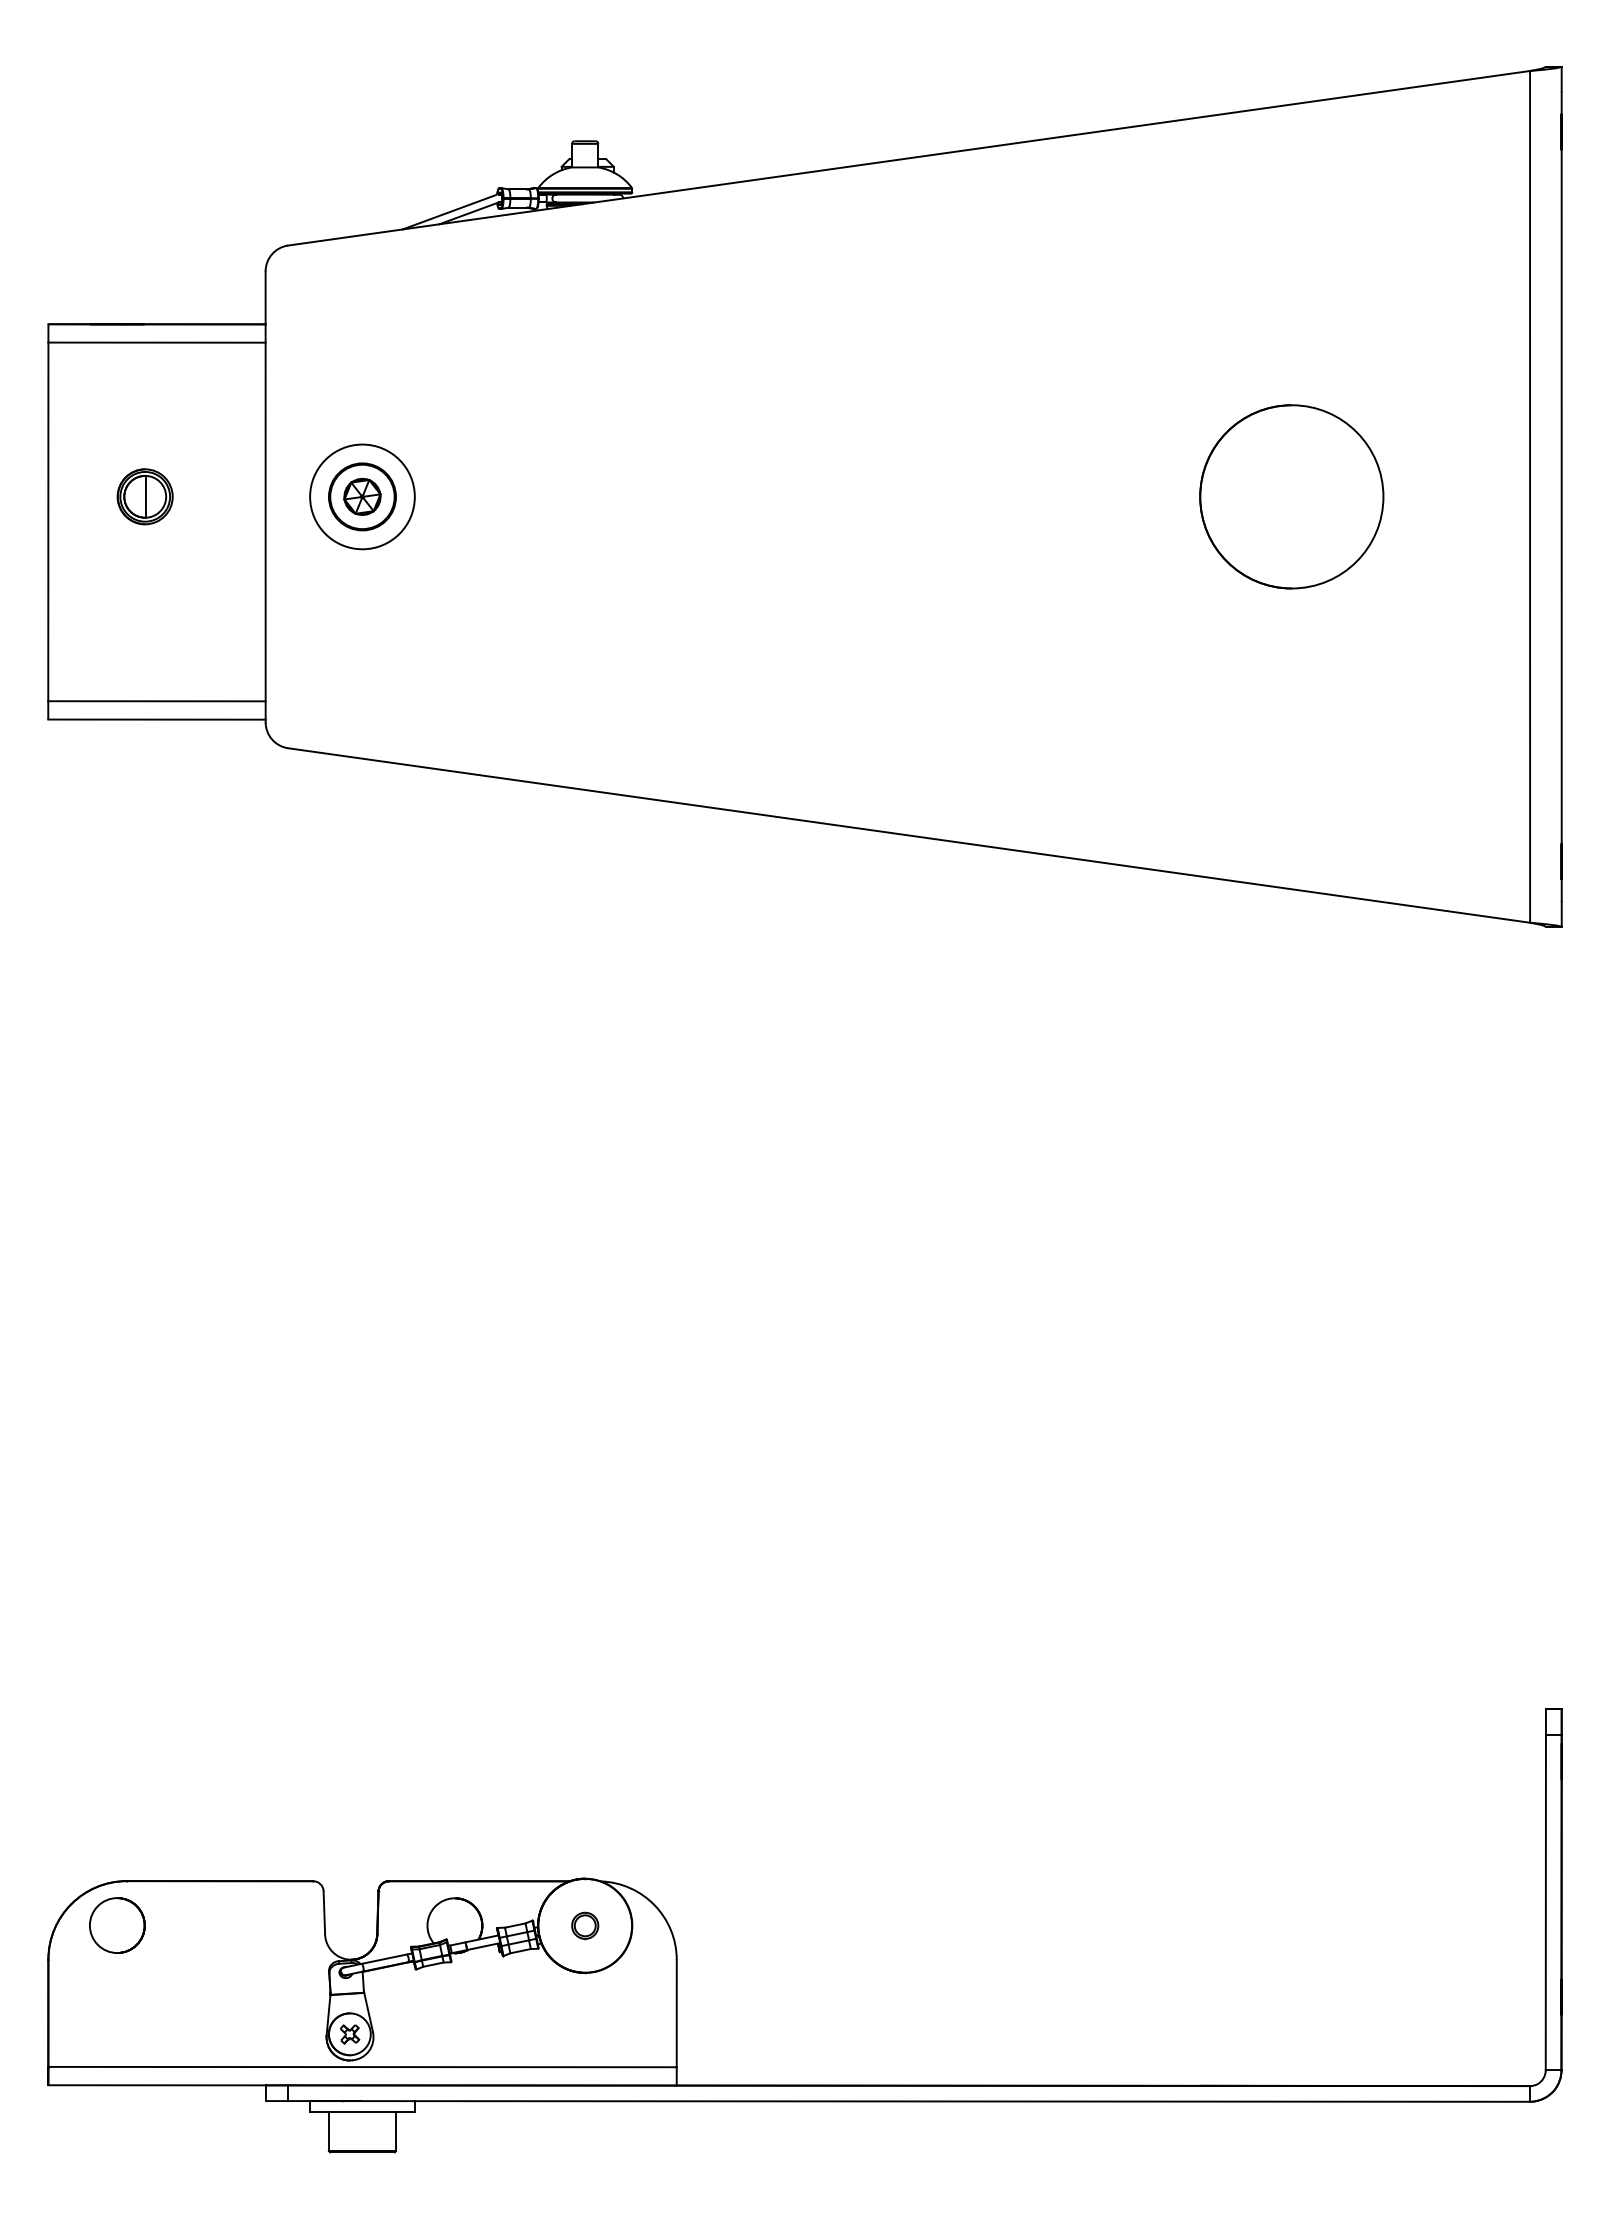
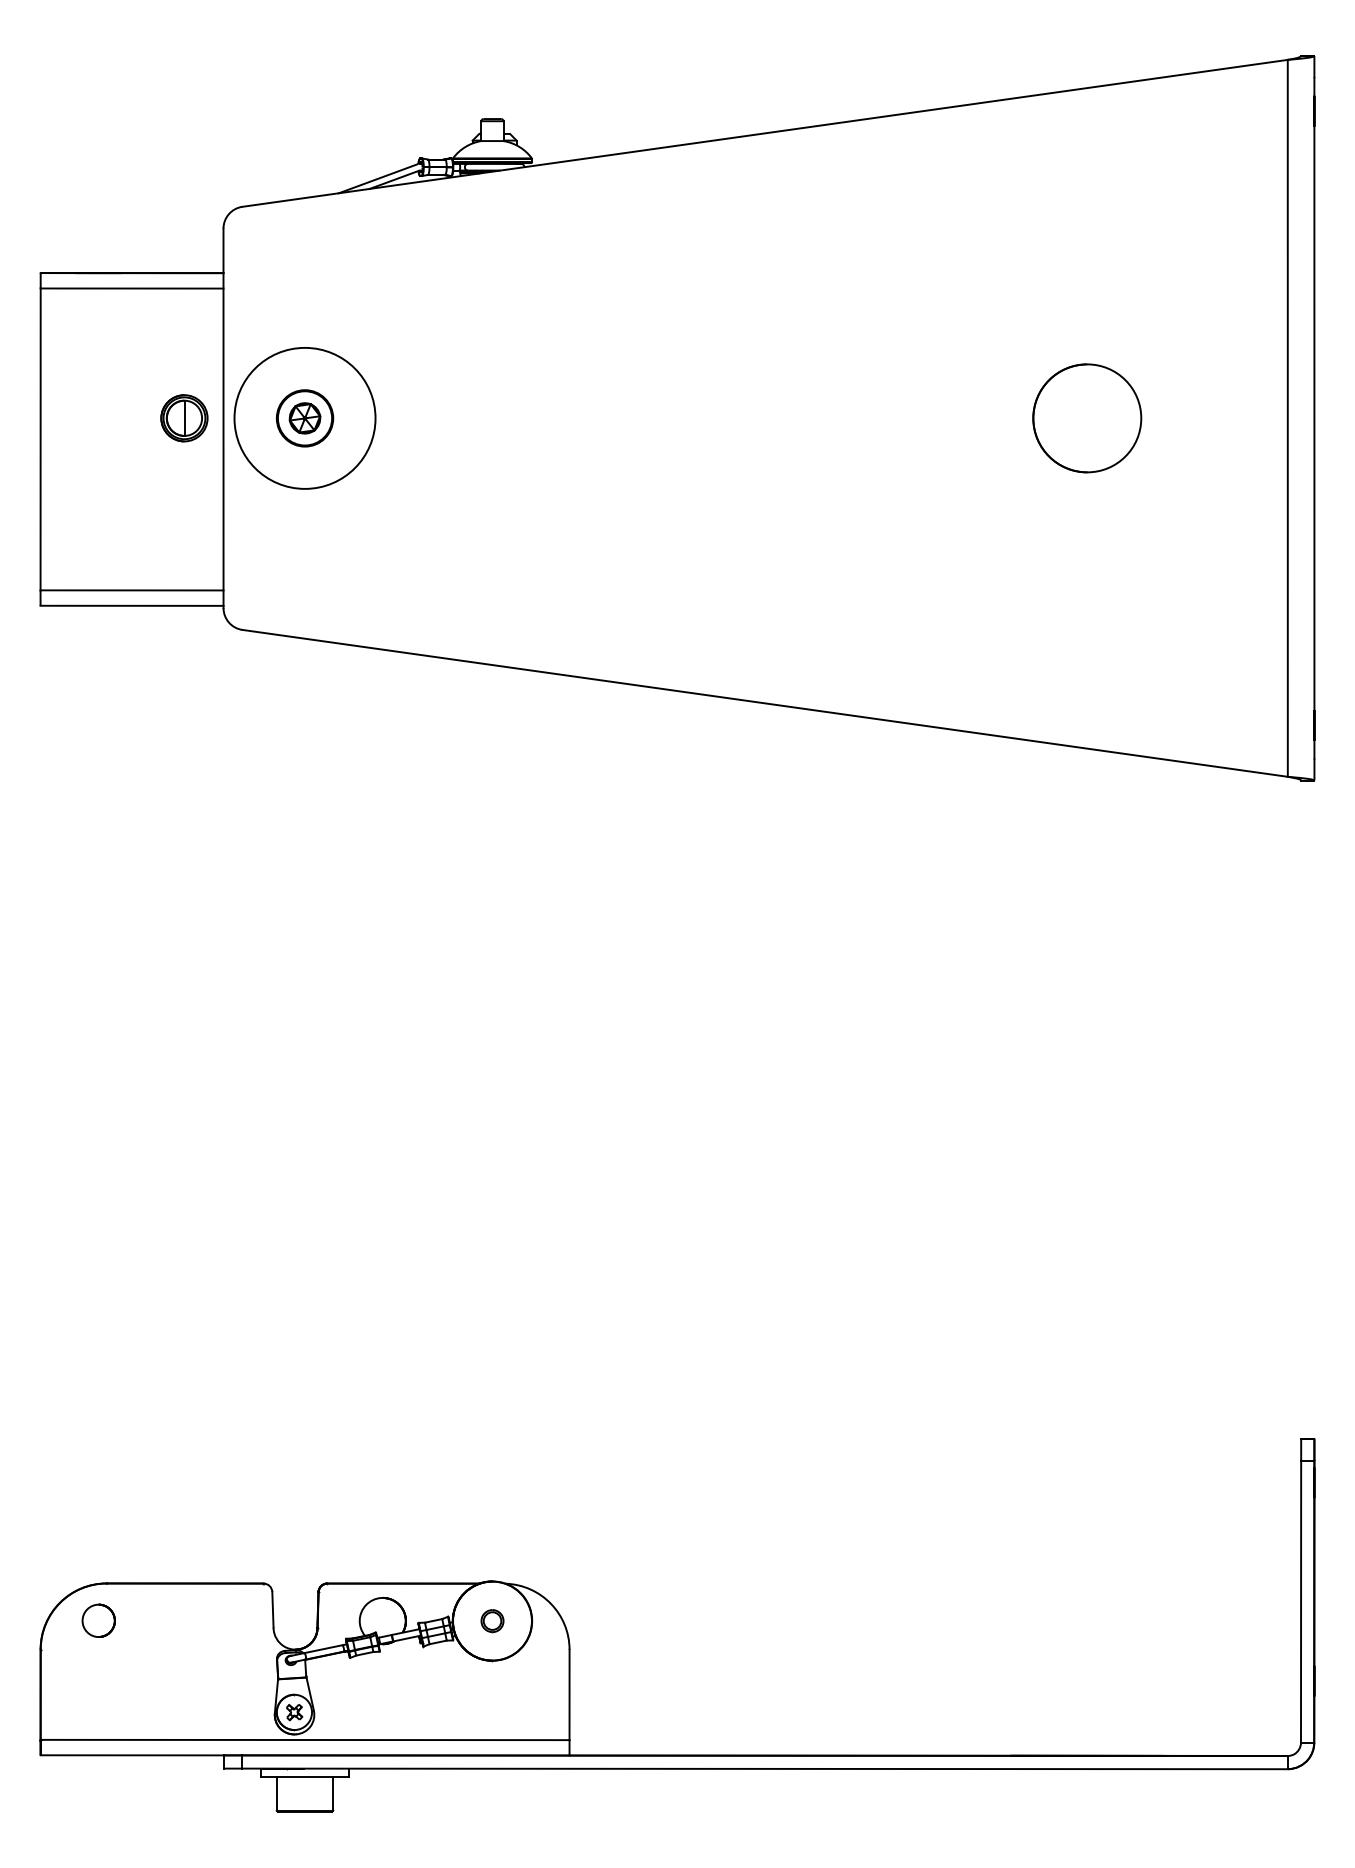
part: (144, 496) -> (183, 418), moved
circle: (362, 496) -> (305, 418), size x1.6
part: (1291, 496) -> (1086, 418), size x0.7
part: (117, 1925) -> (98, 1620), size x0.7

